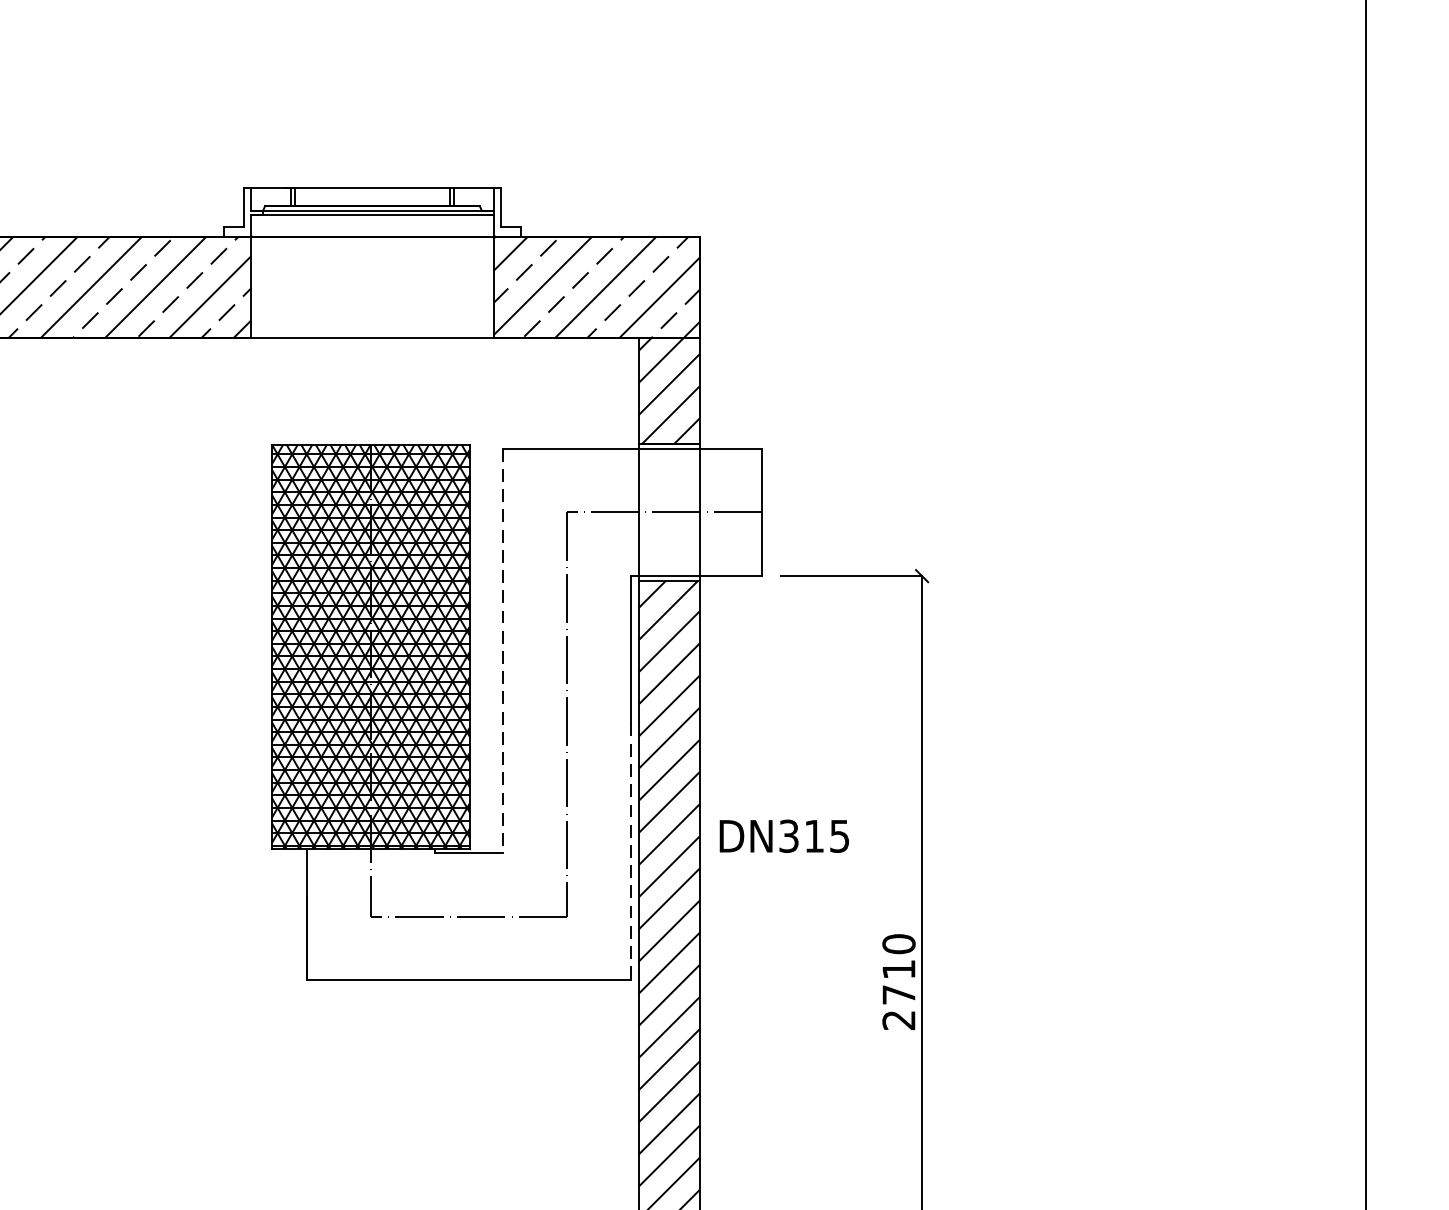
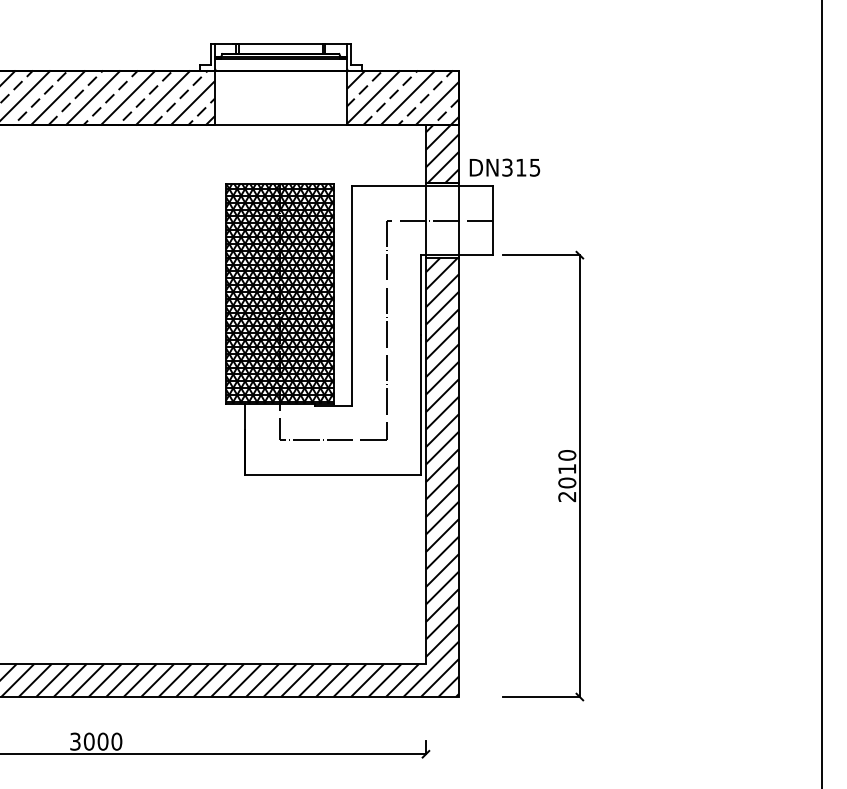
line: (504, 650) -> (352, 295), dashed -> solid
text: (783, 835) -> (504, 167), moved
line: (630, 852) -> (421, 405), dashed -> solid
text: (899, 994) -> (567, 482), 2710 -> 2010

